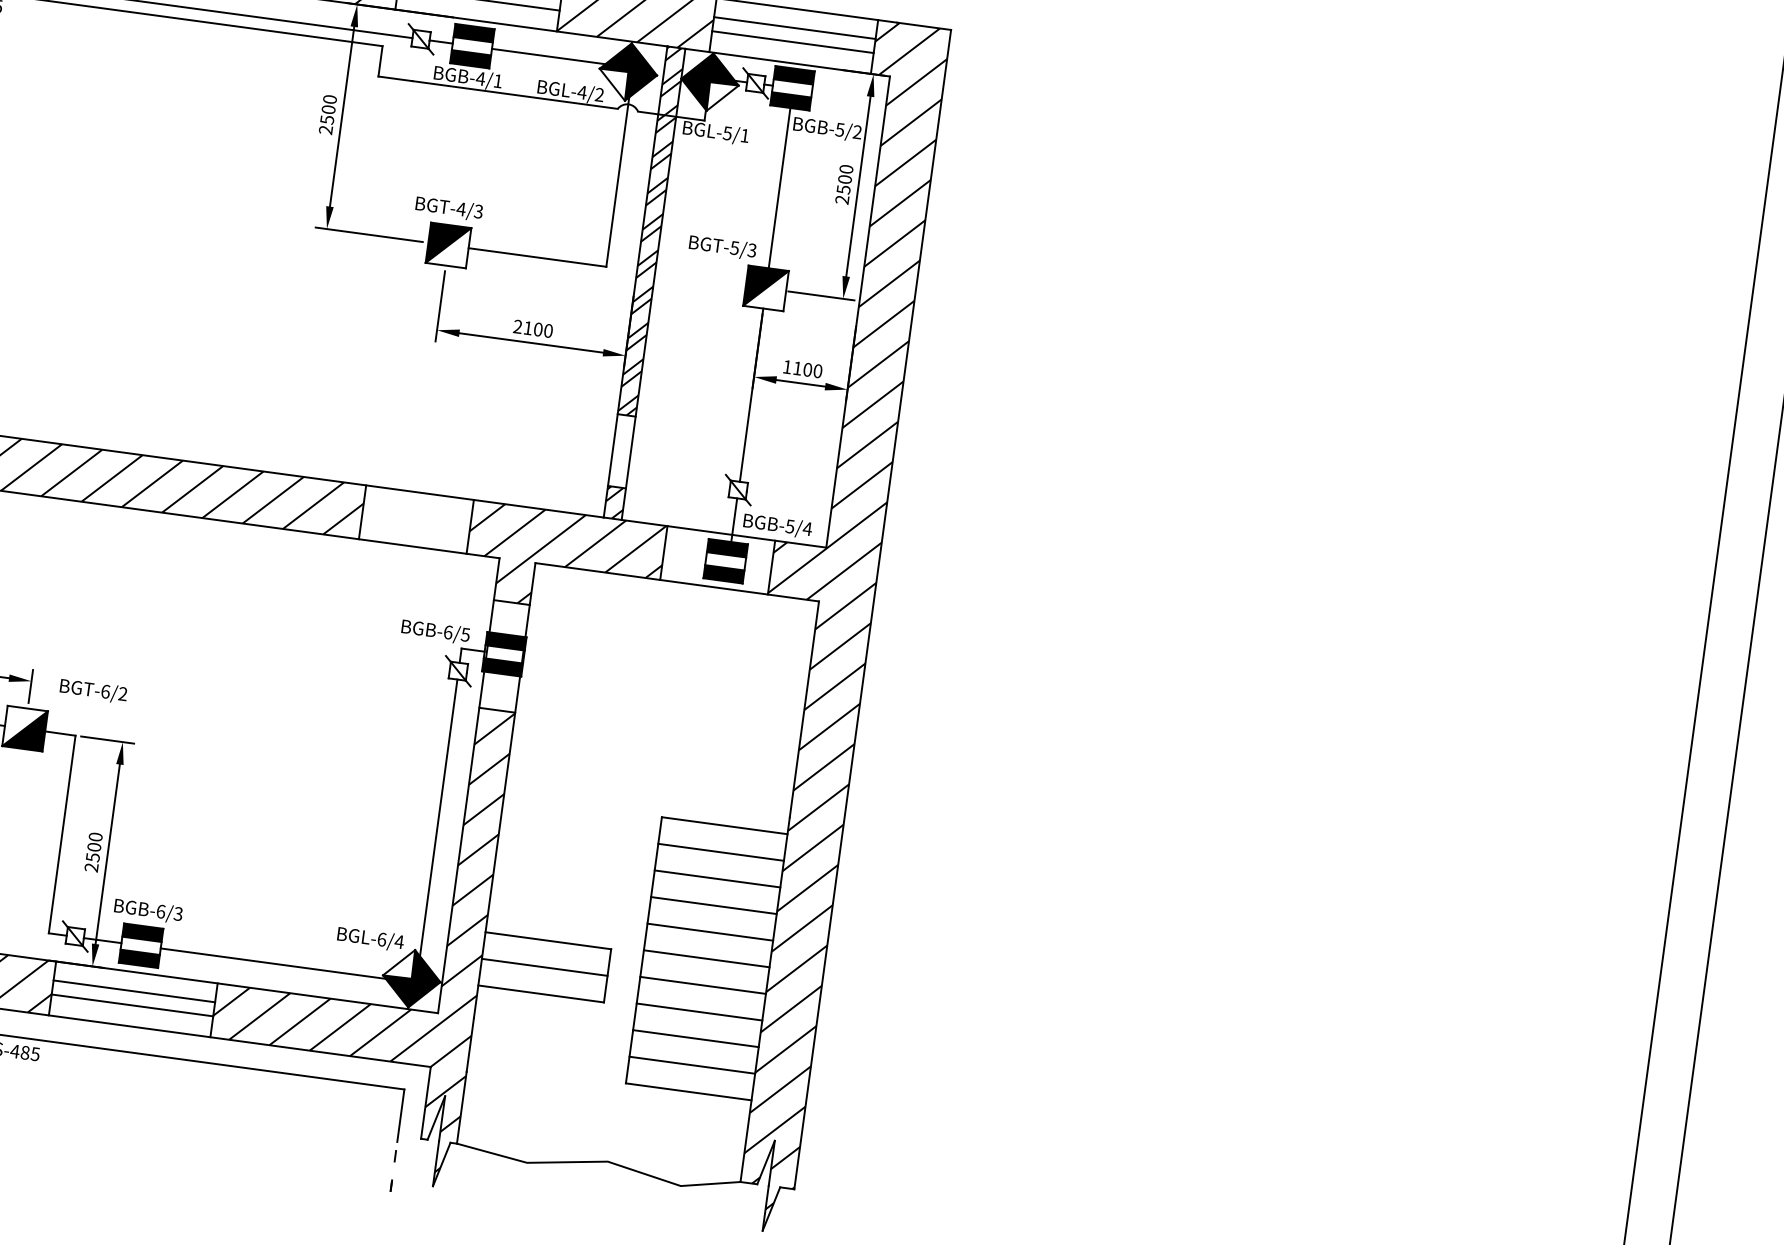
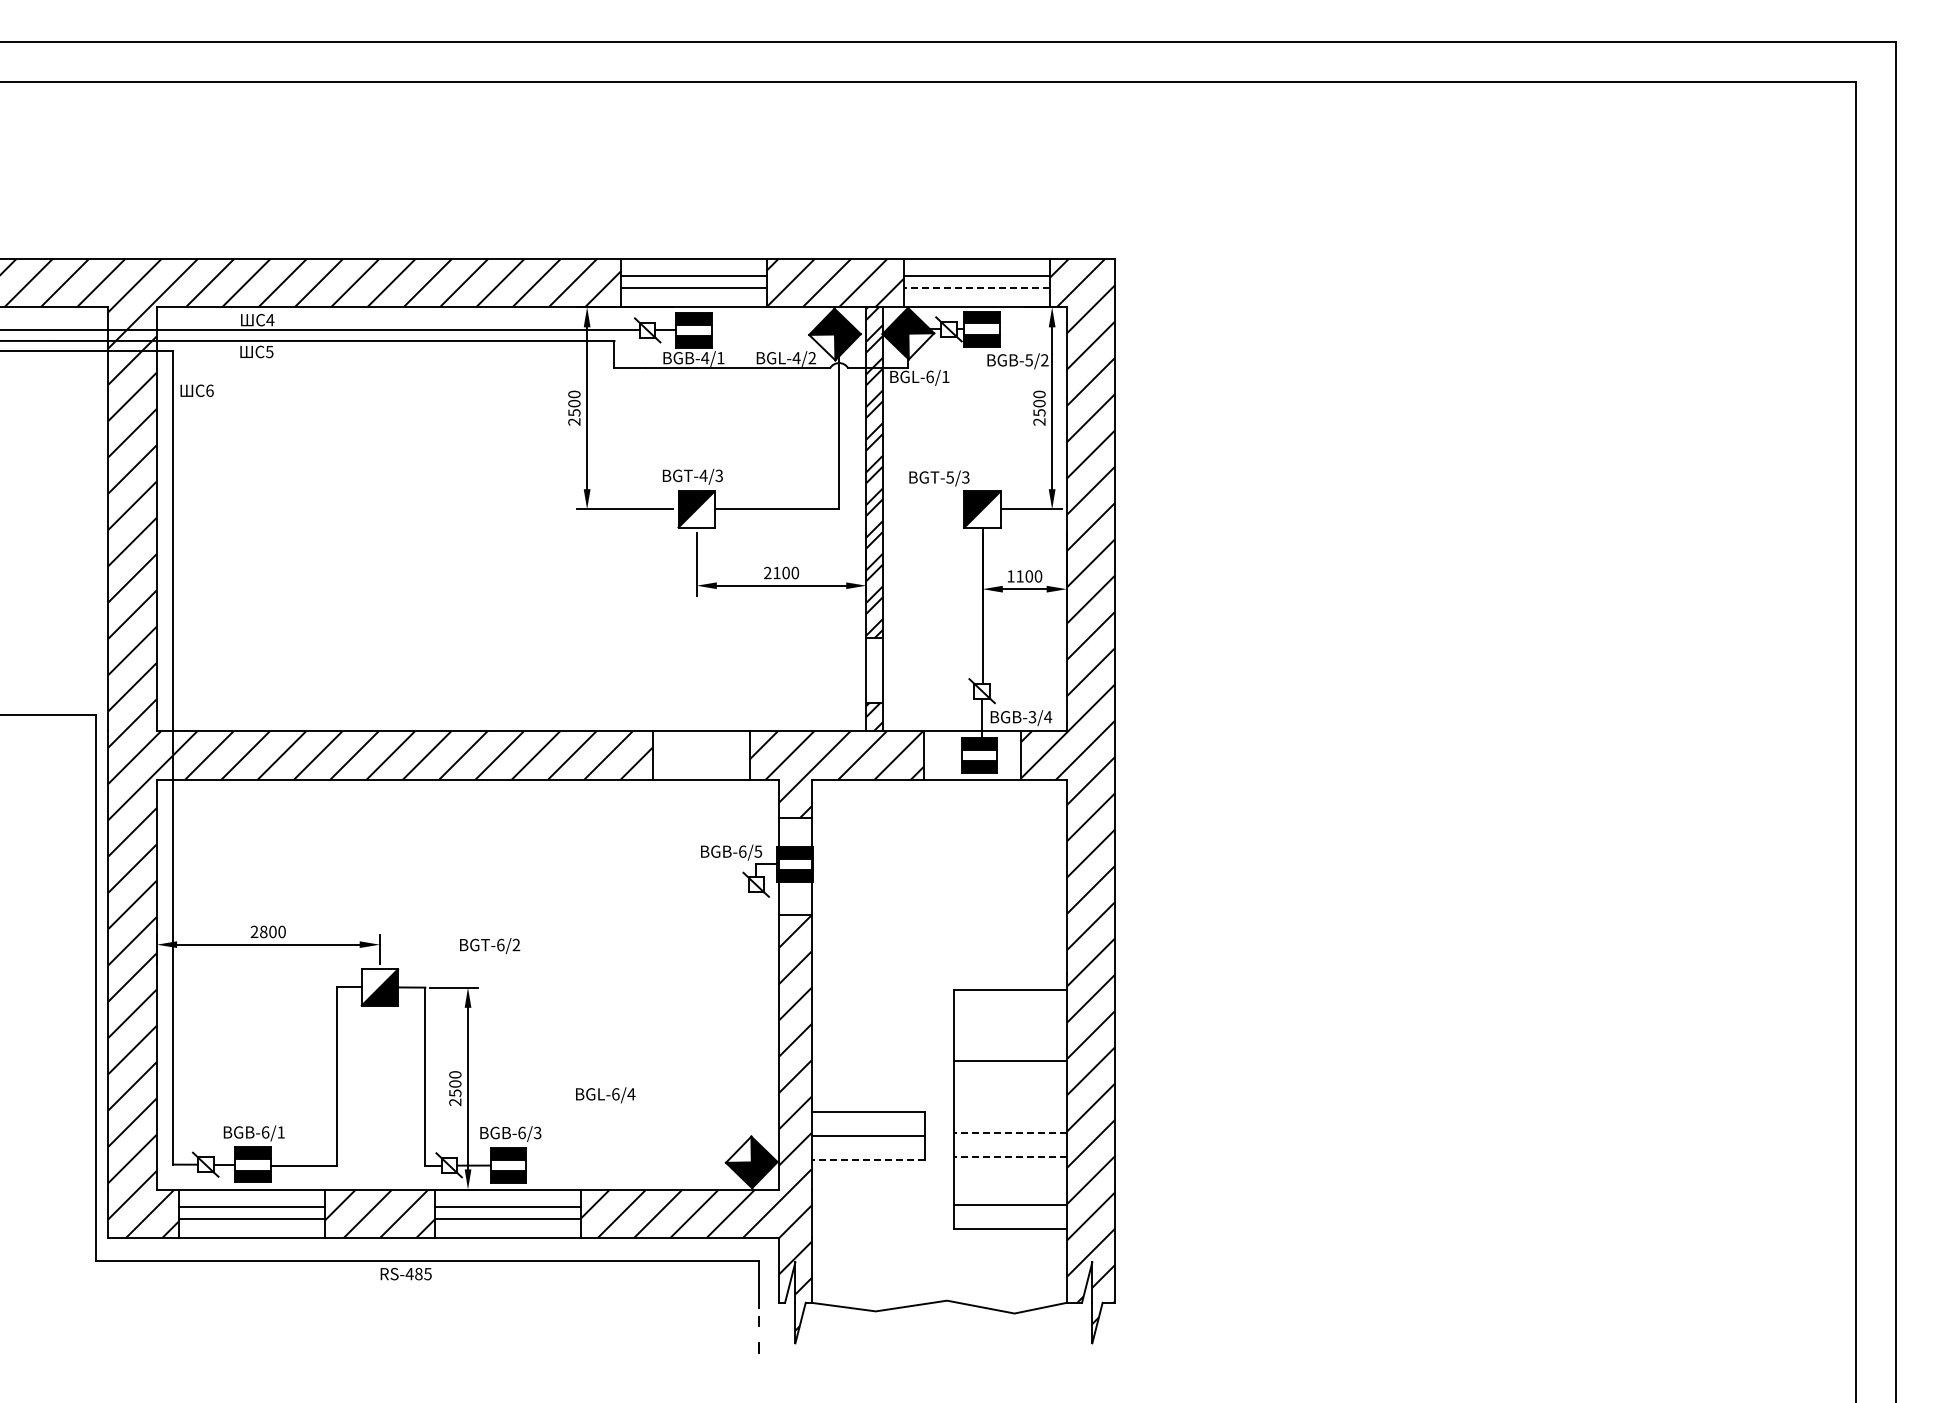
line: (792, 42) -> (976, 288), solid -> dashed
line: (551, 57) -> (765, 330), removed
text: (727, 132) -> (929, 376), BGL-5/1 -> BGL-6/1
line: (779, 187) -> (982, 418), removed
text: (790, 525) -> (1032, 716), BGB-5/4 -> BGB-3/4
text: (94, 690) -> (490, 945), moved
line: (438, 820) -> (756, 1019), removed
line: (720, 852) -> (1009, 1013), removed
line: (716, 878) -> (1009, 1037), removed
line: (709, 932) -> (1009, 1085), removed
text: (370, 939) -> (605, 1095), moved
line: (705, 958) -> (1009, 1109), removed
line: (277, 964) -> (631, 1165), removed
line: (703, 985) -> (1010, 1133), solid -> dashed
line: (541, 994) -> (868, 1160), solid -> dashed
line: (699, 1012) -> (1010, 1157), solid -> dashed
line: (694, 1038) -> (1009, 1181), removed

